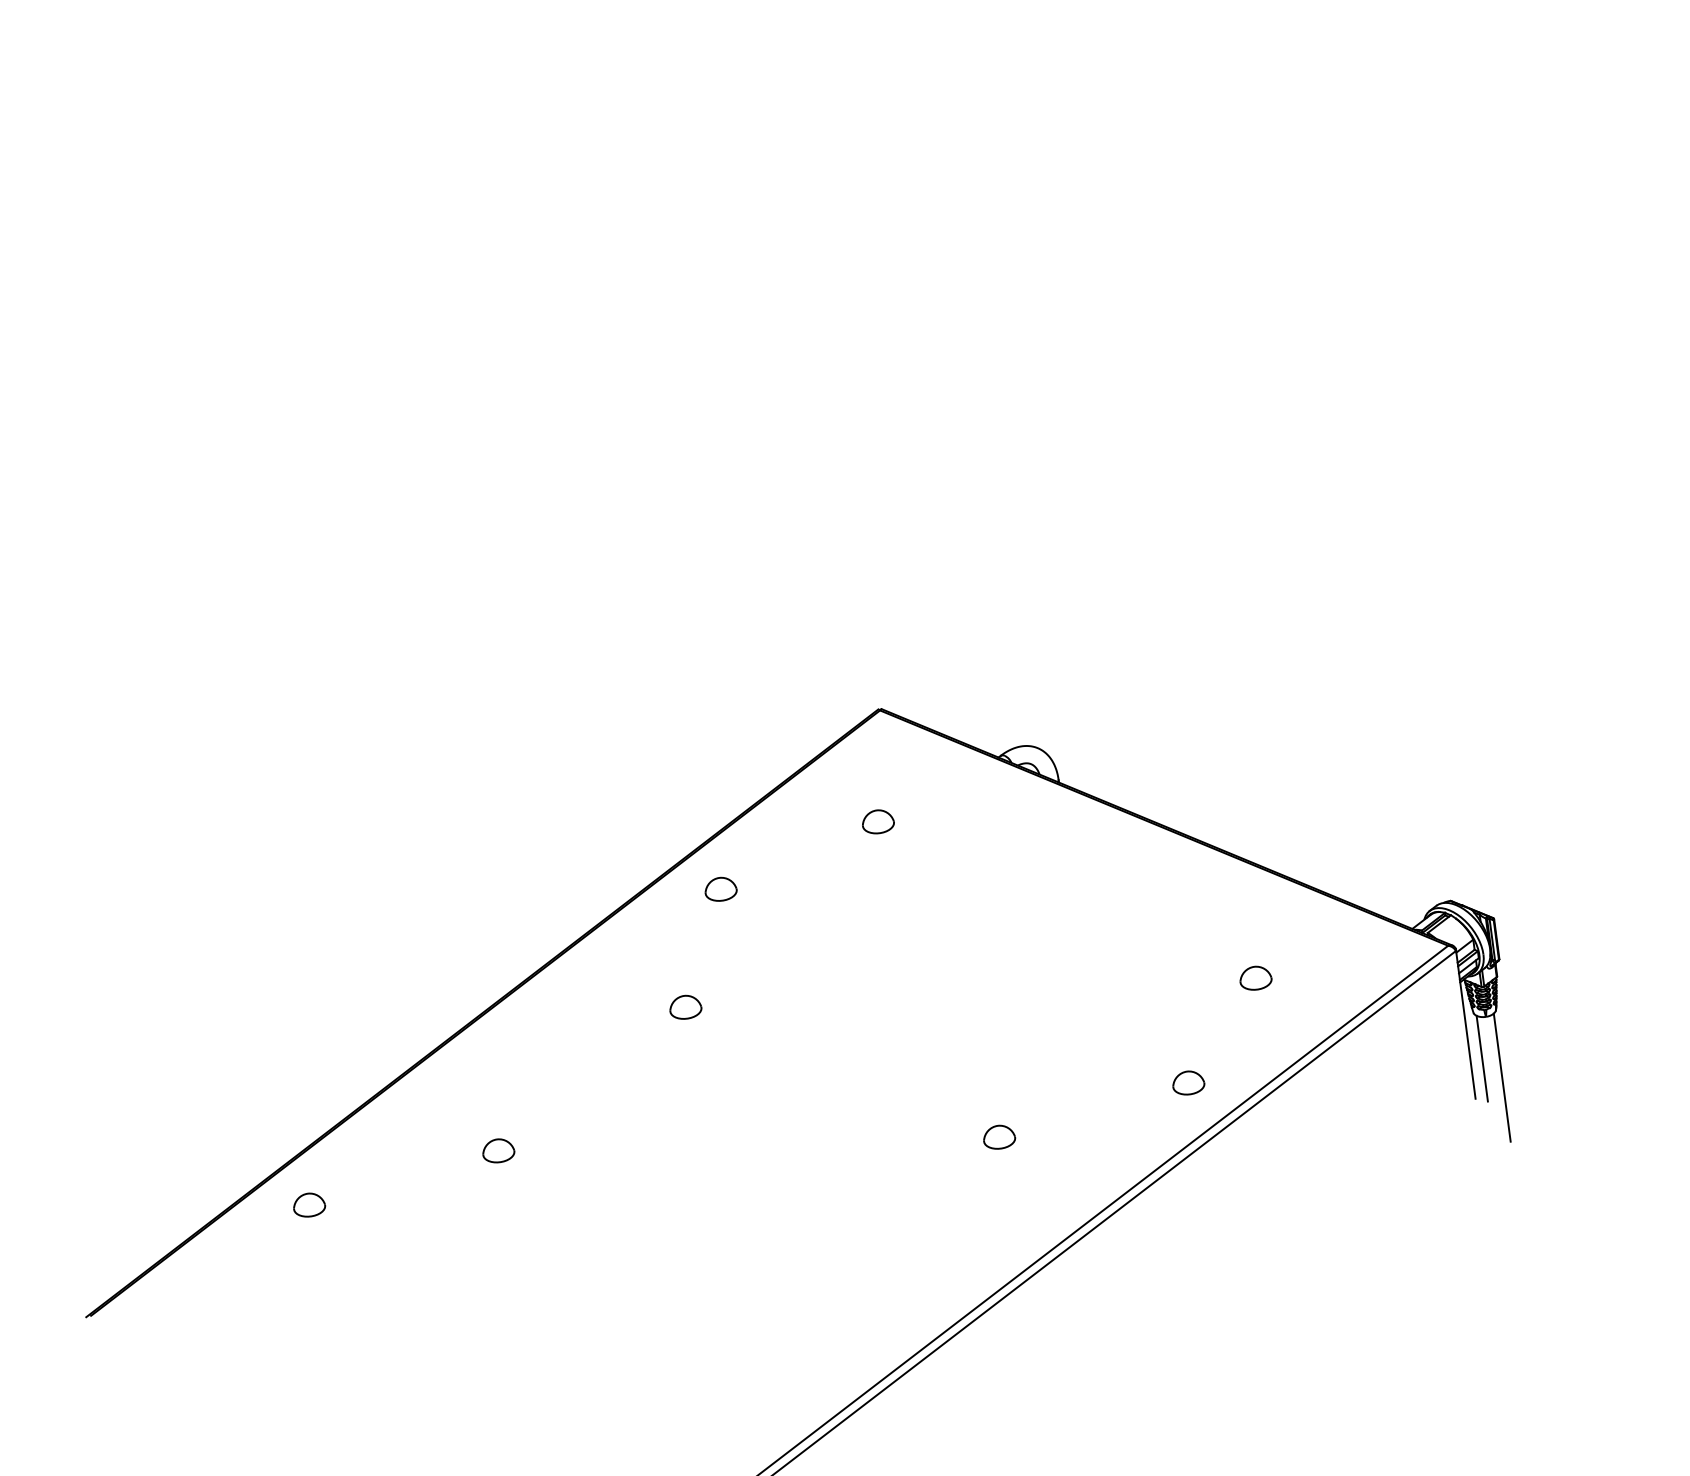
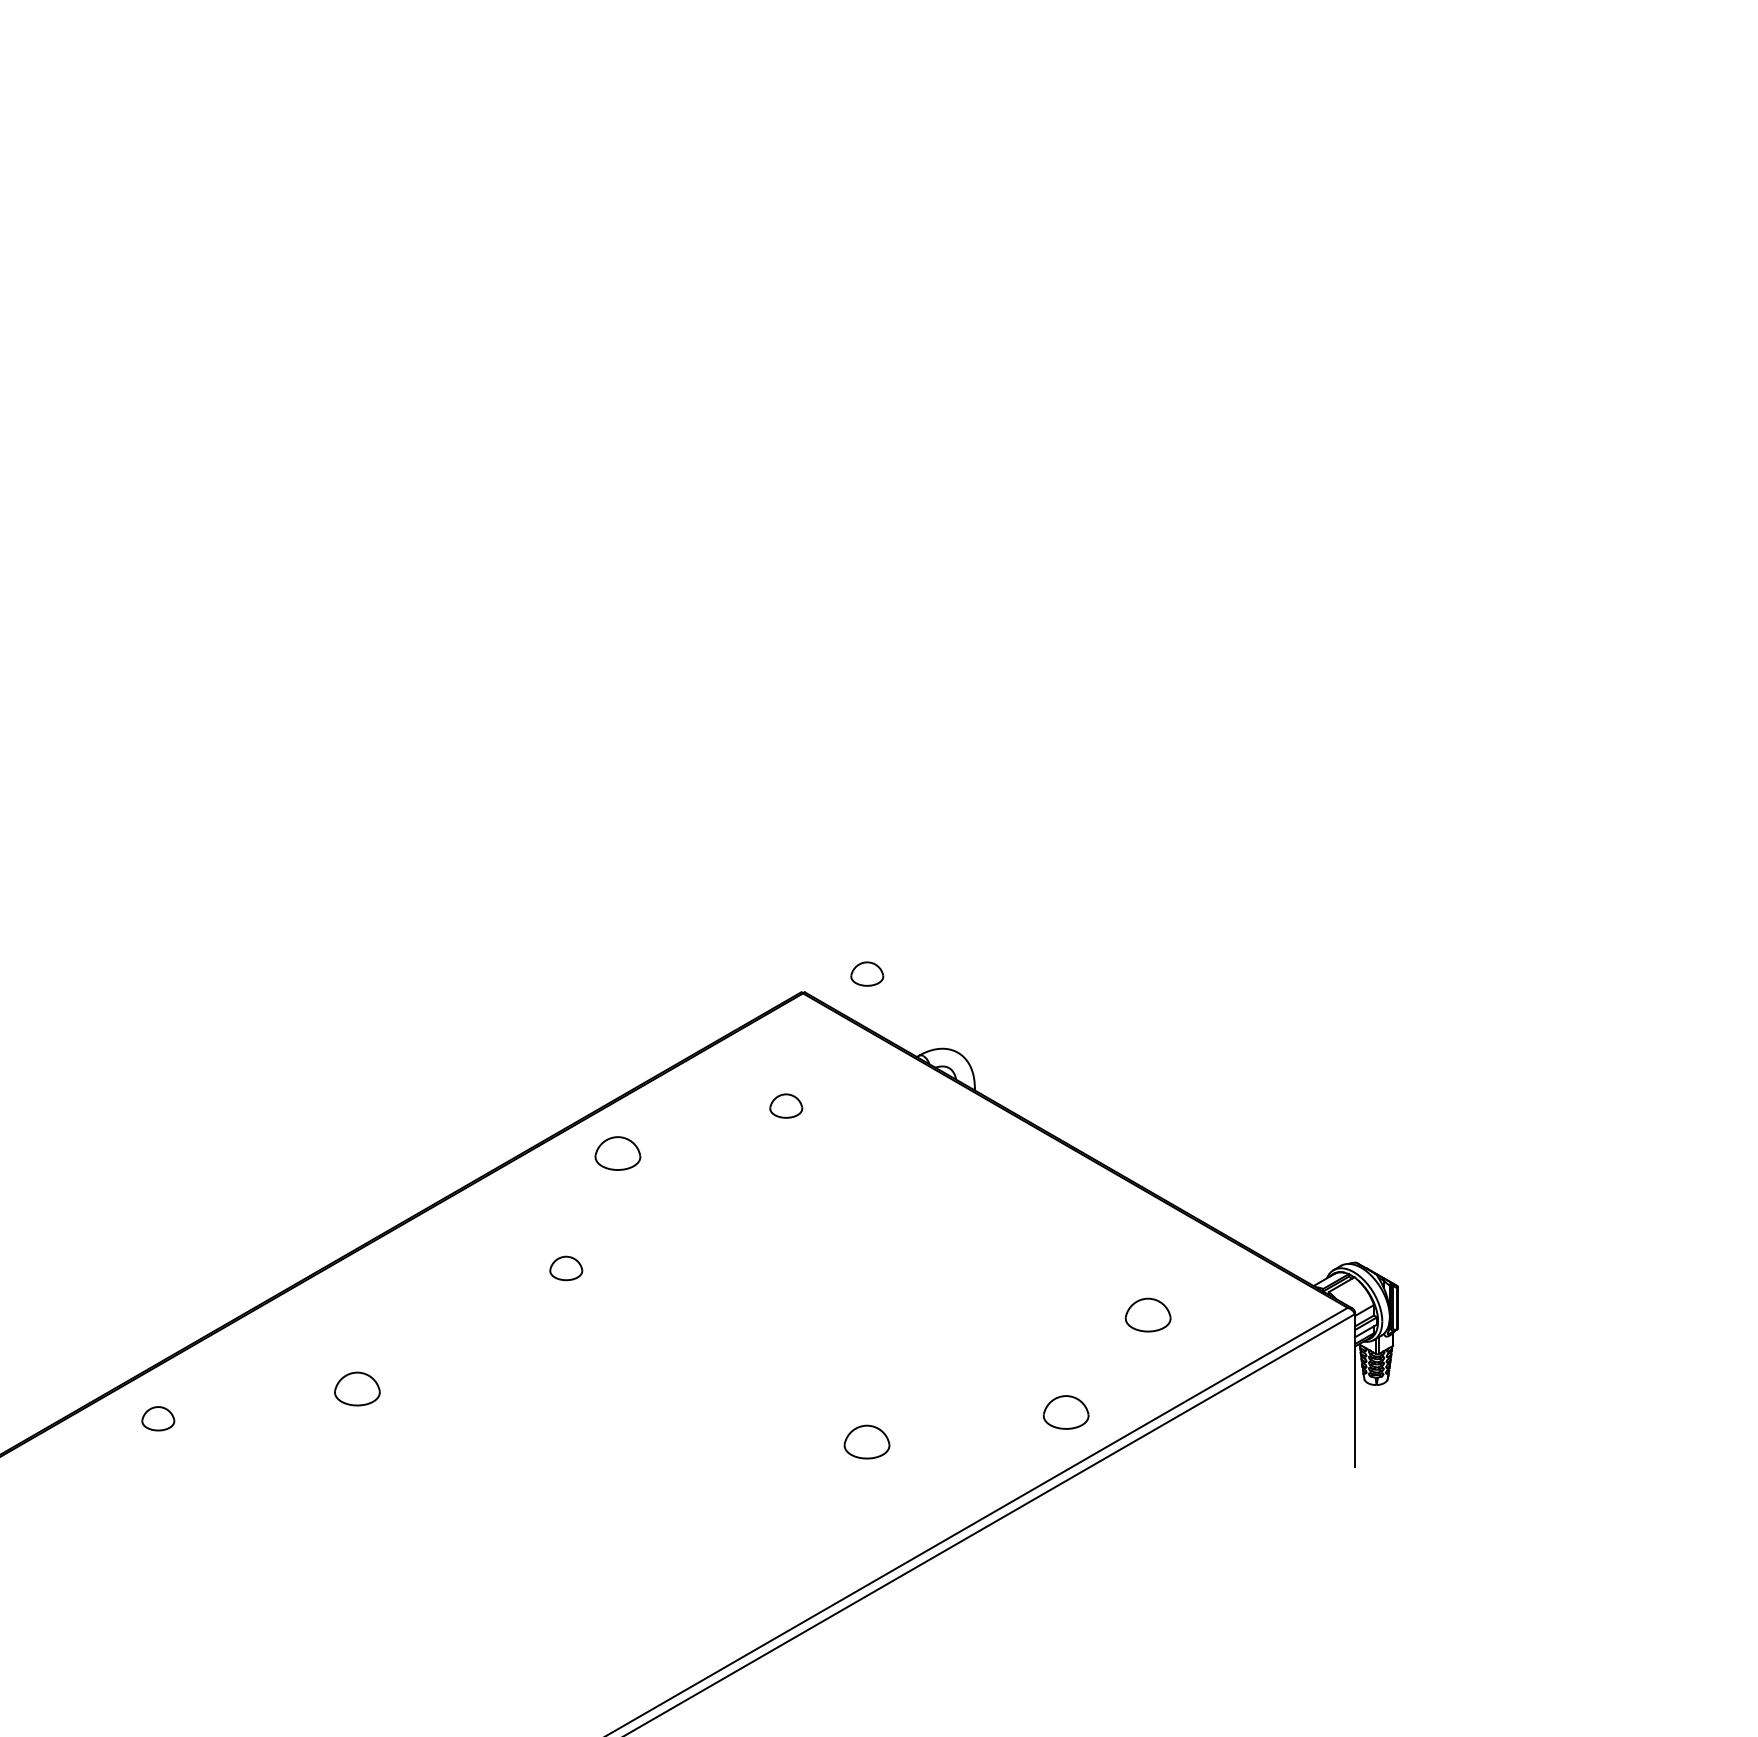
part: (939, 682) -> (867, 973), added
part: (720, 889) -> (617, 1153), size x1.4
part: (1255, 977) -> (1148, 1314), size x1.4
line: (1482, 1058) -> (1367, 1426), removed
line: (1501, 1077) -> (1384, 1448), removed
part: (1187, 1082) -> (1065, 1411), size x1.4
part: (998, 1136) -> (866, 1441), size x1.4
part: (498, 1150) -> (357, 1388), size x1.4

